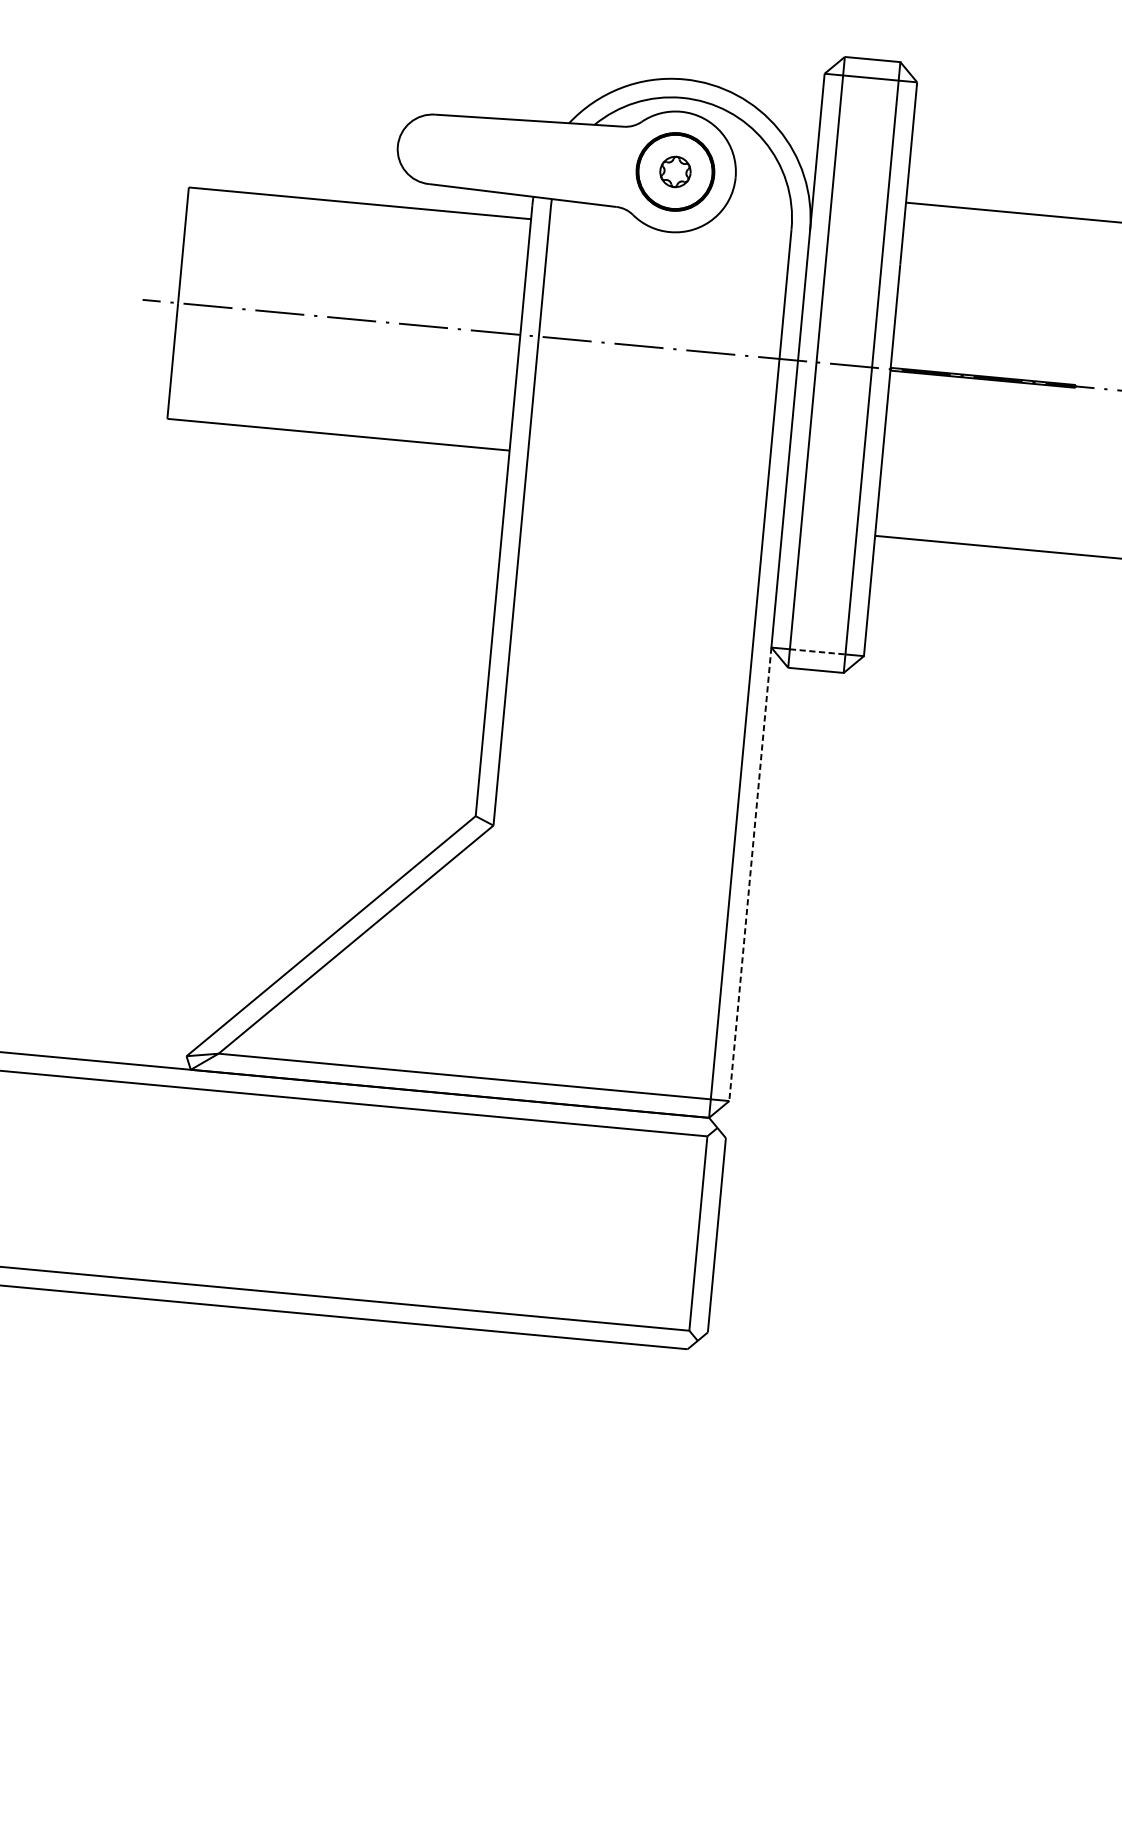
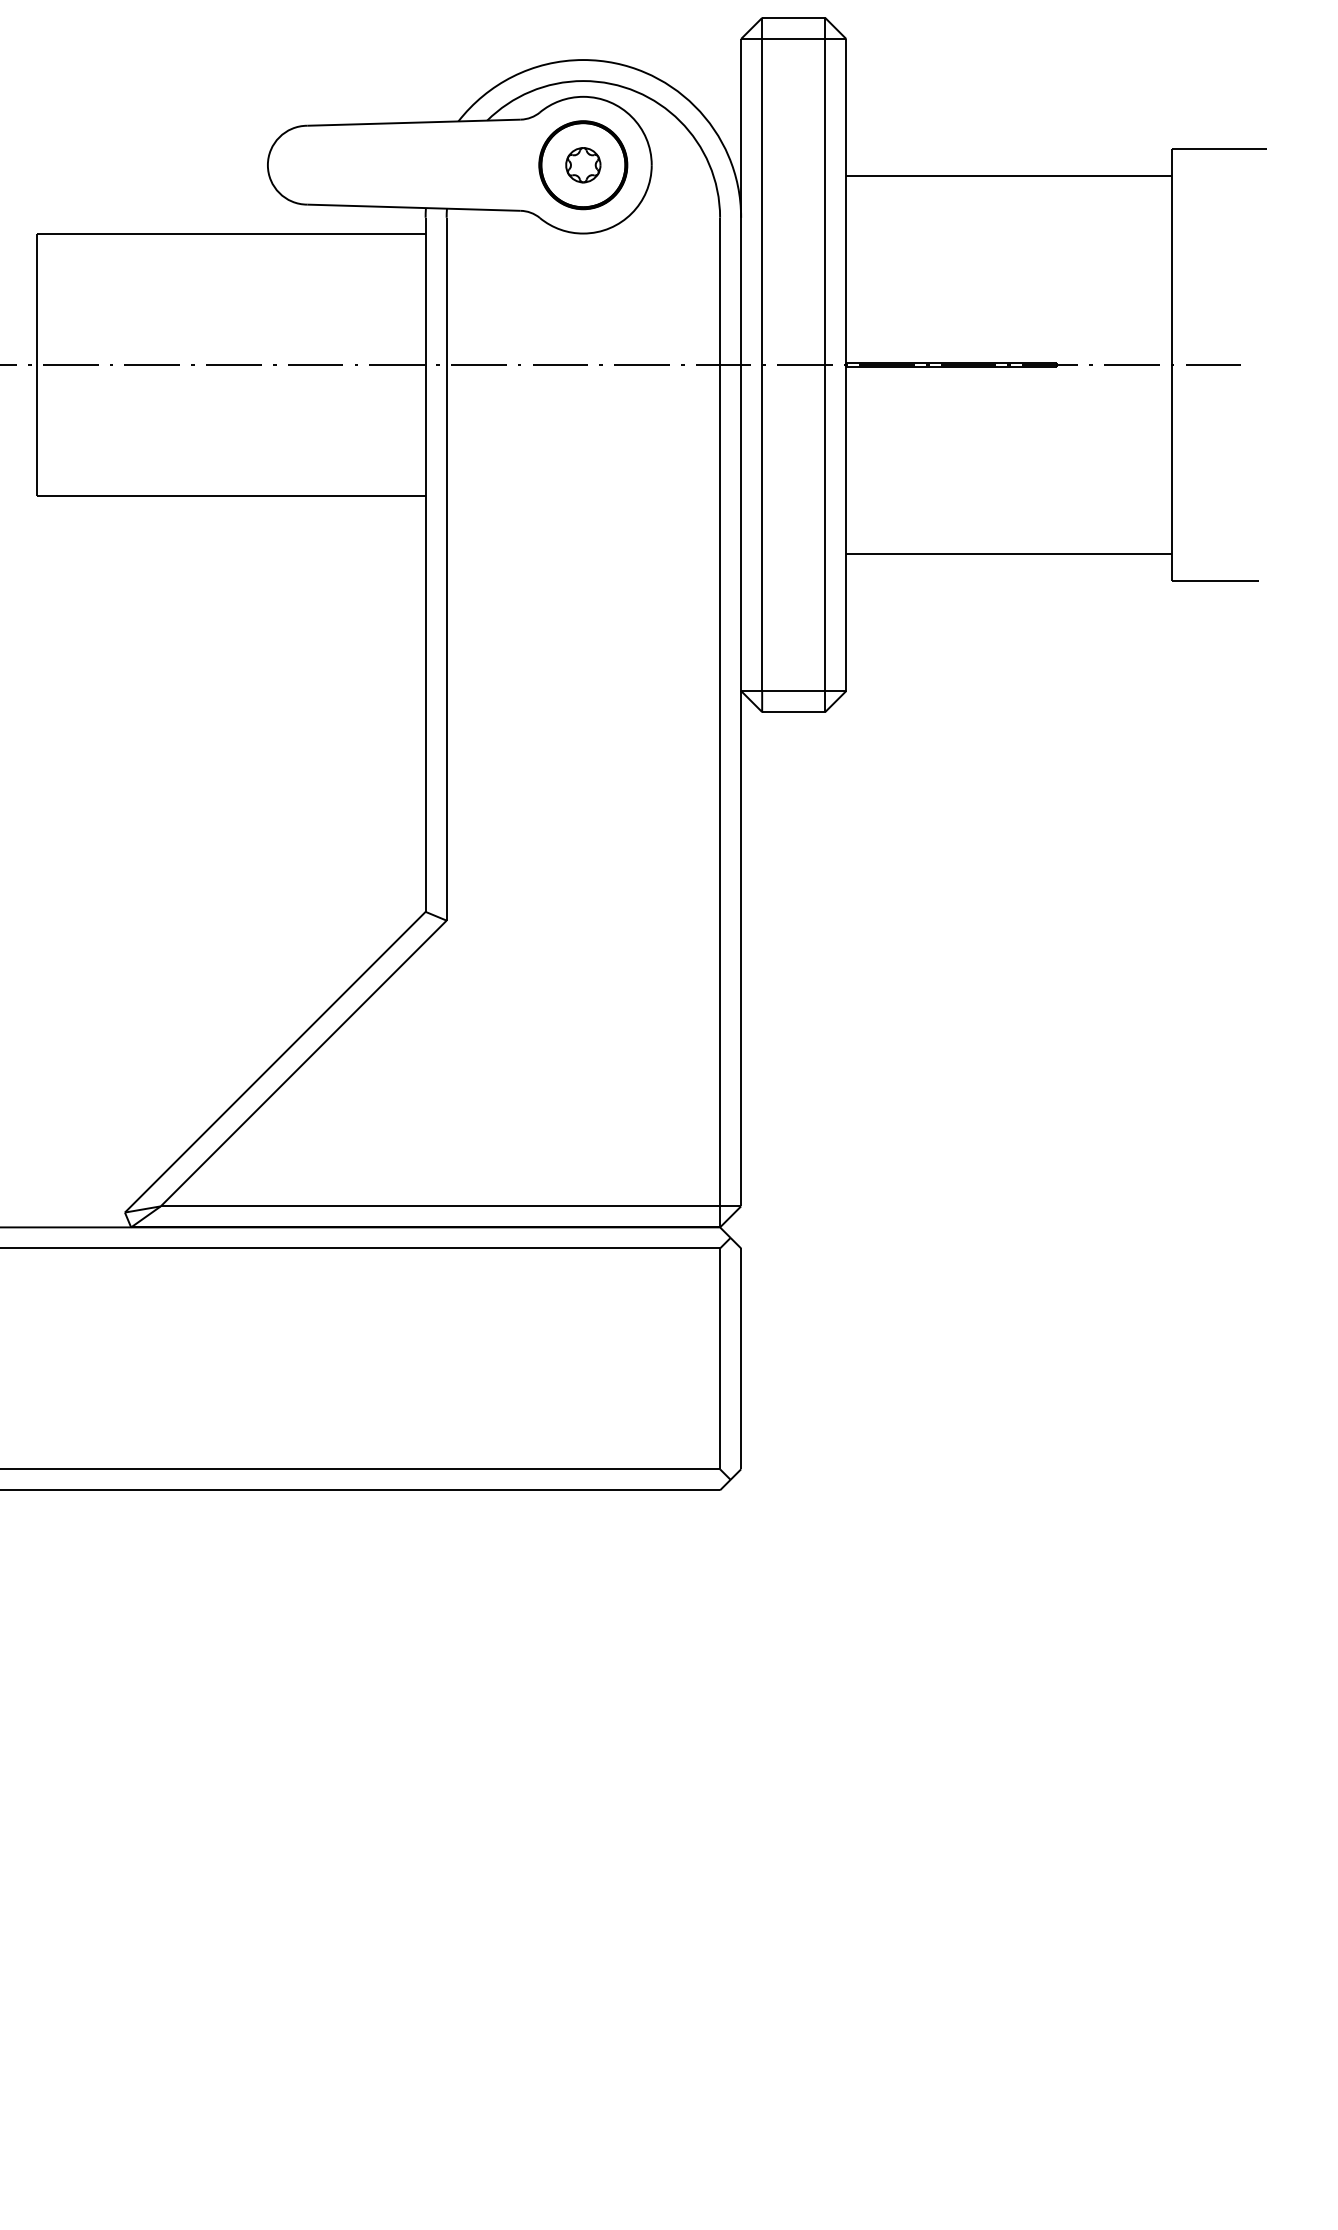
line: (817, 652) -> (793, 691), dashed -> solid
line: (750, 874) -> (741, 948), dashed -> solid

